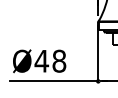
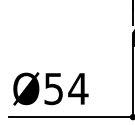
text: (50, 60) -> (65, 87), Ø48 -> Ø54

